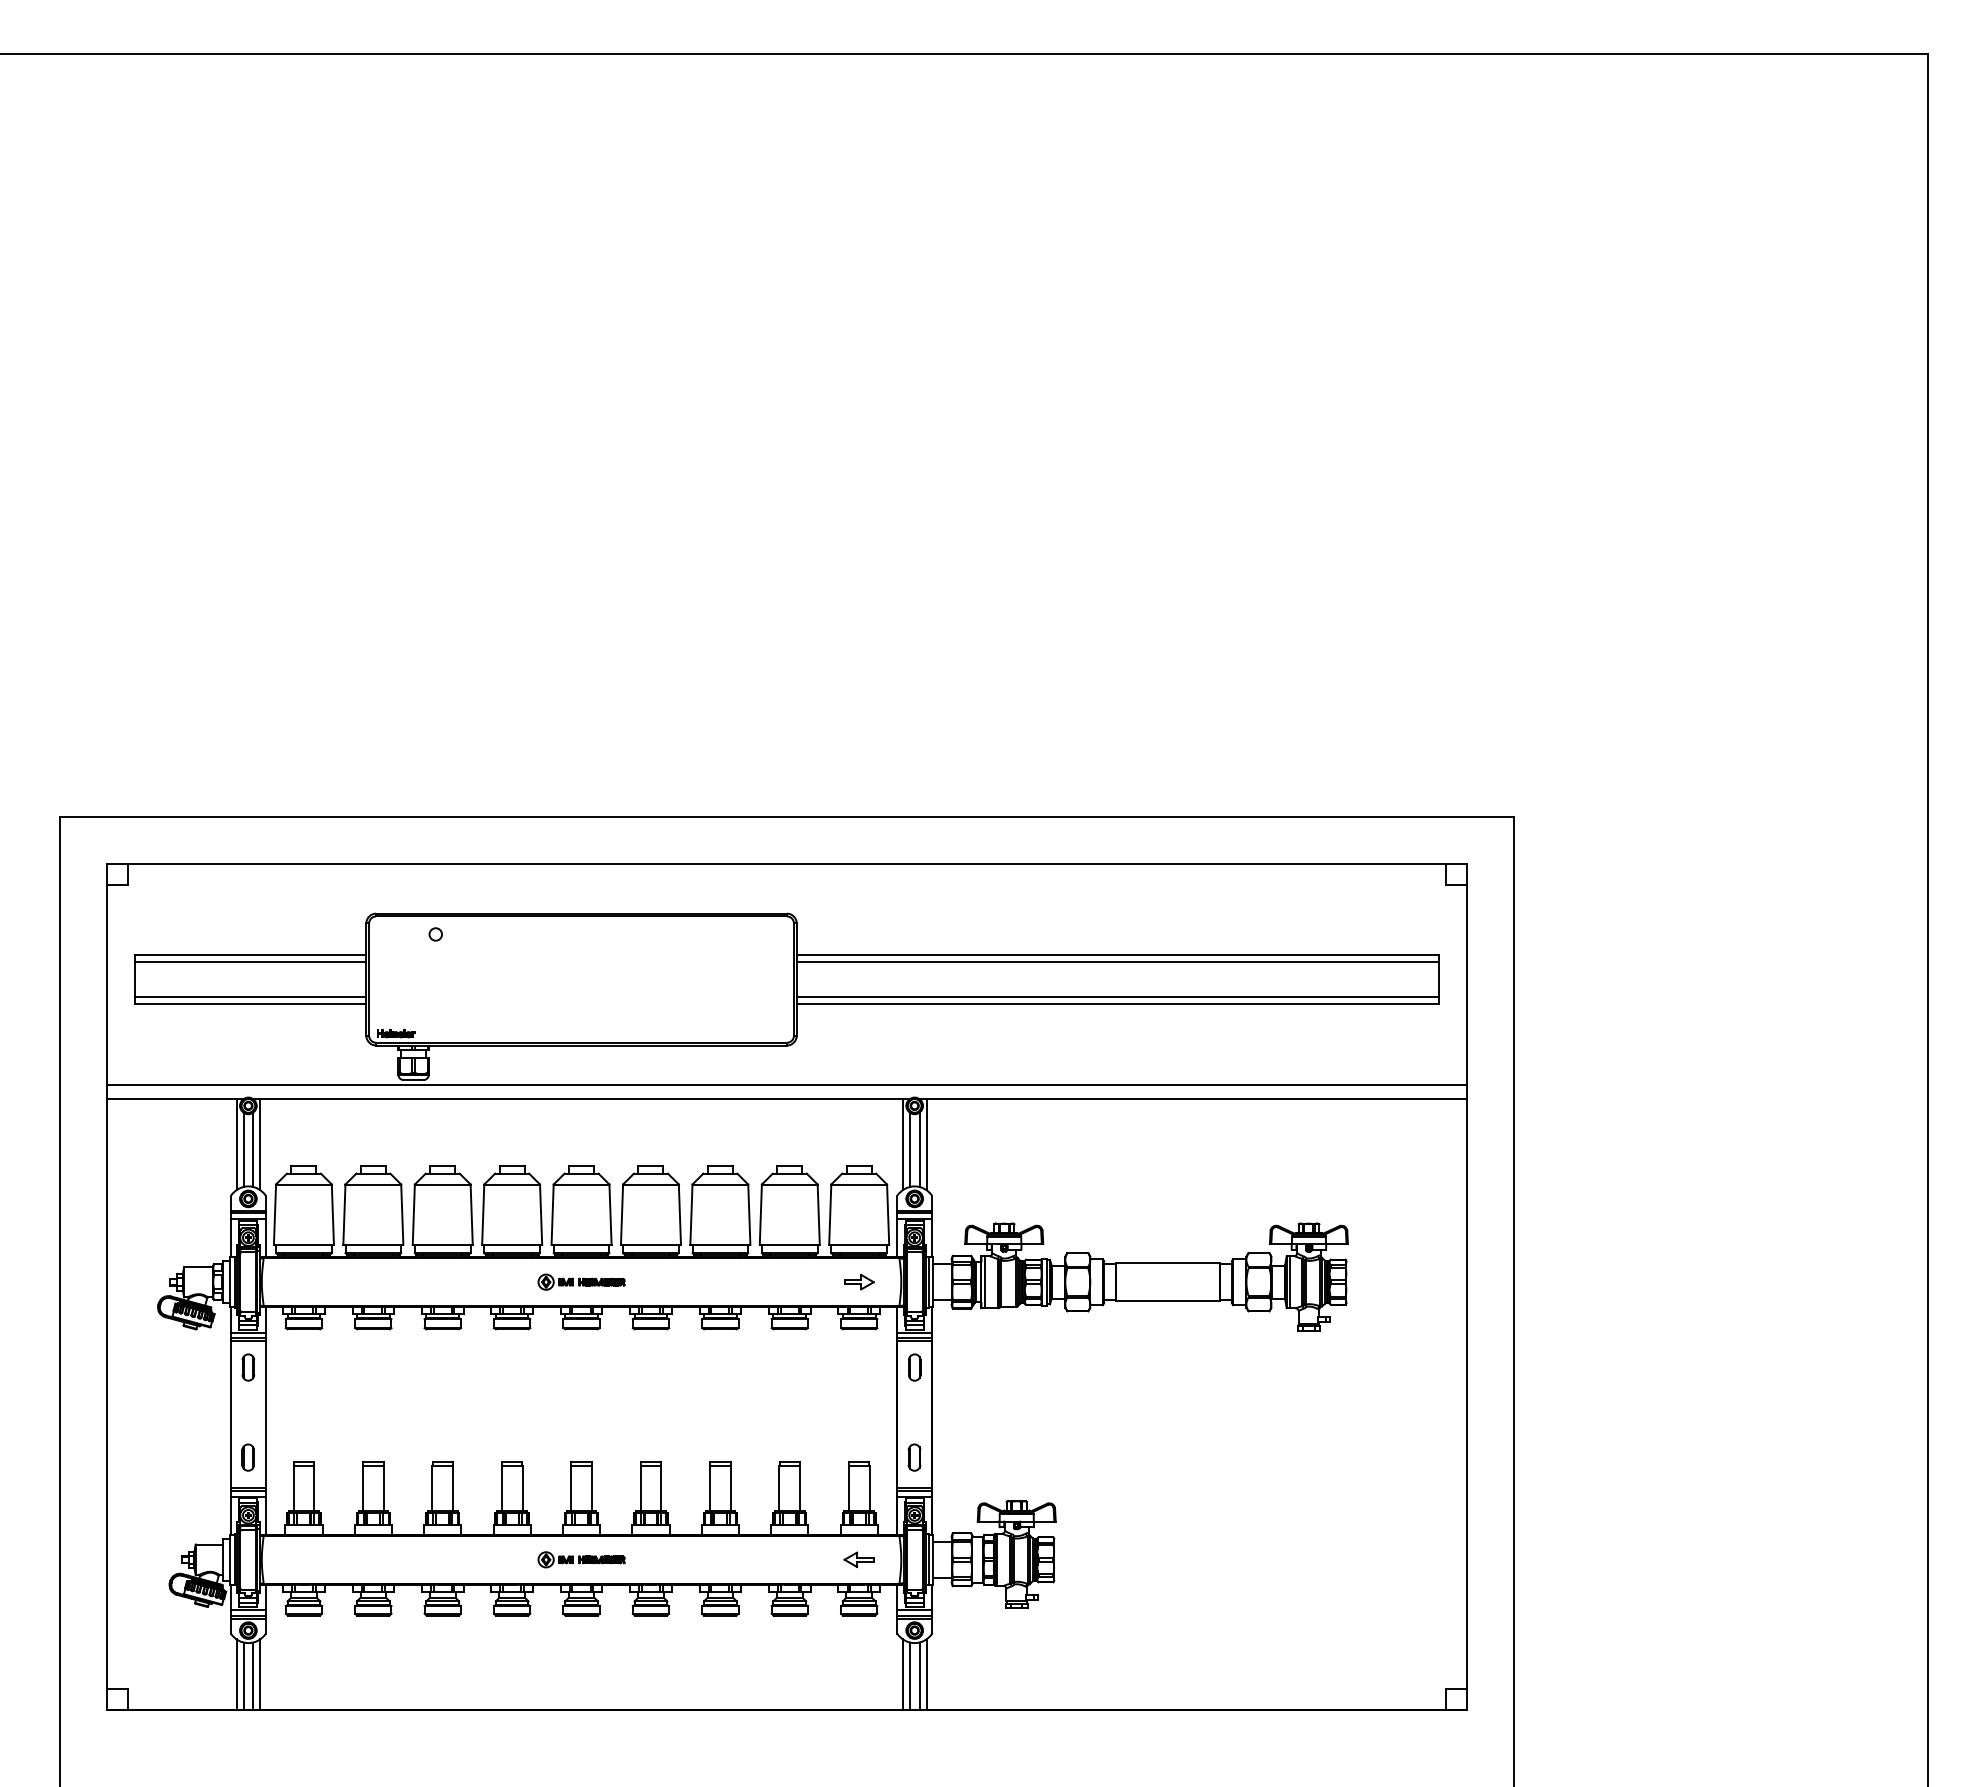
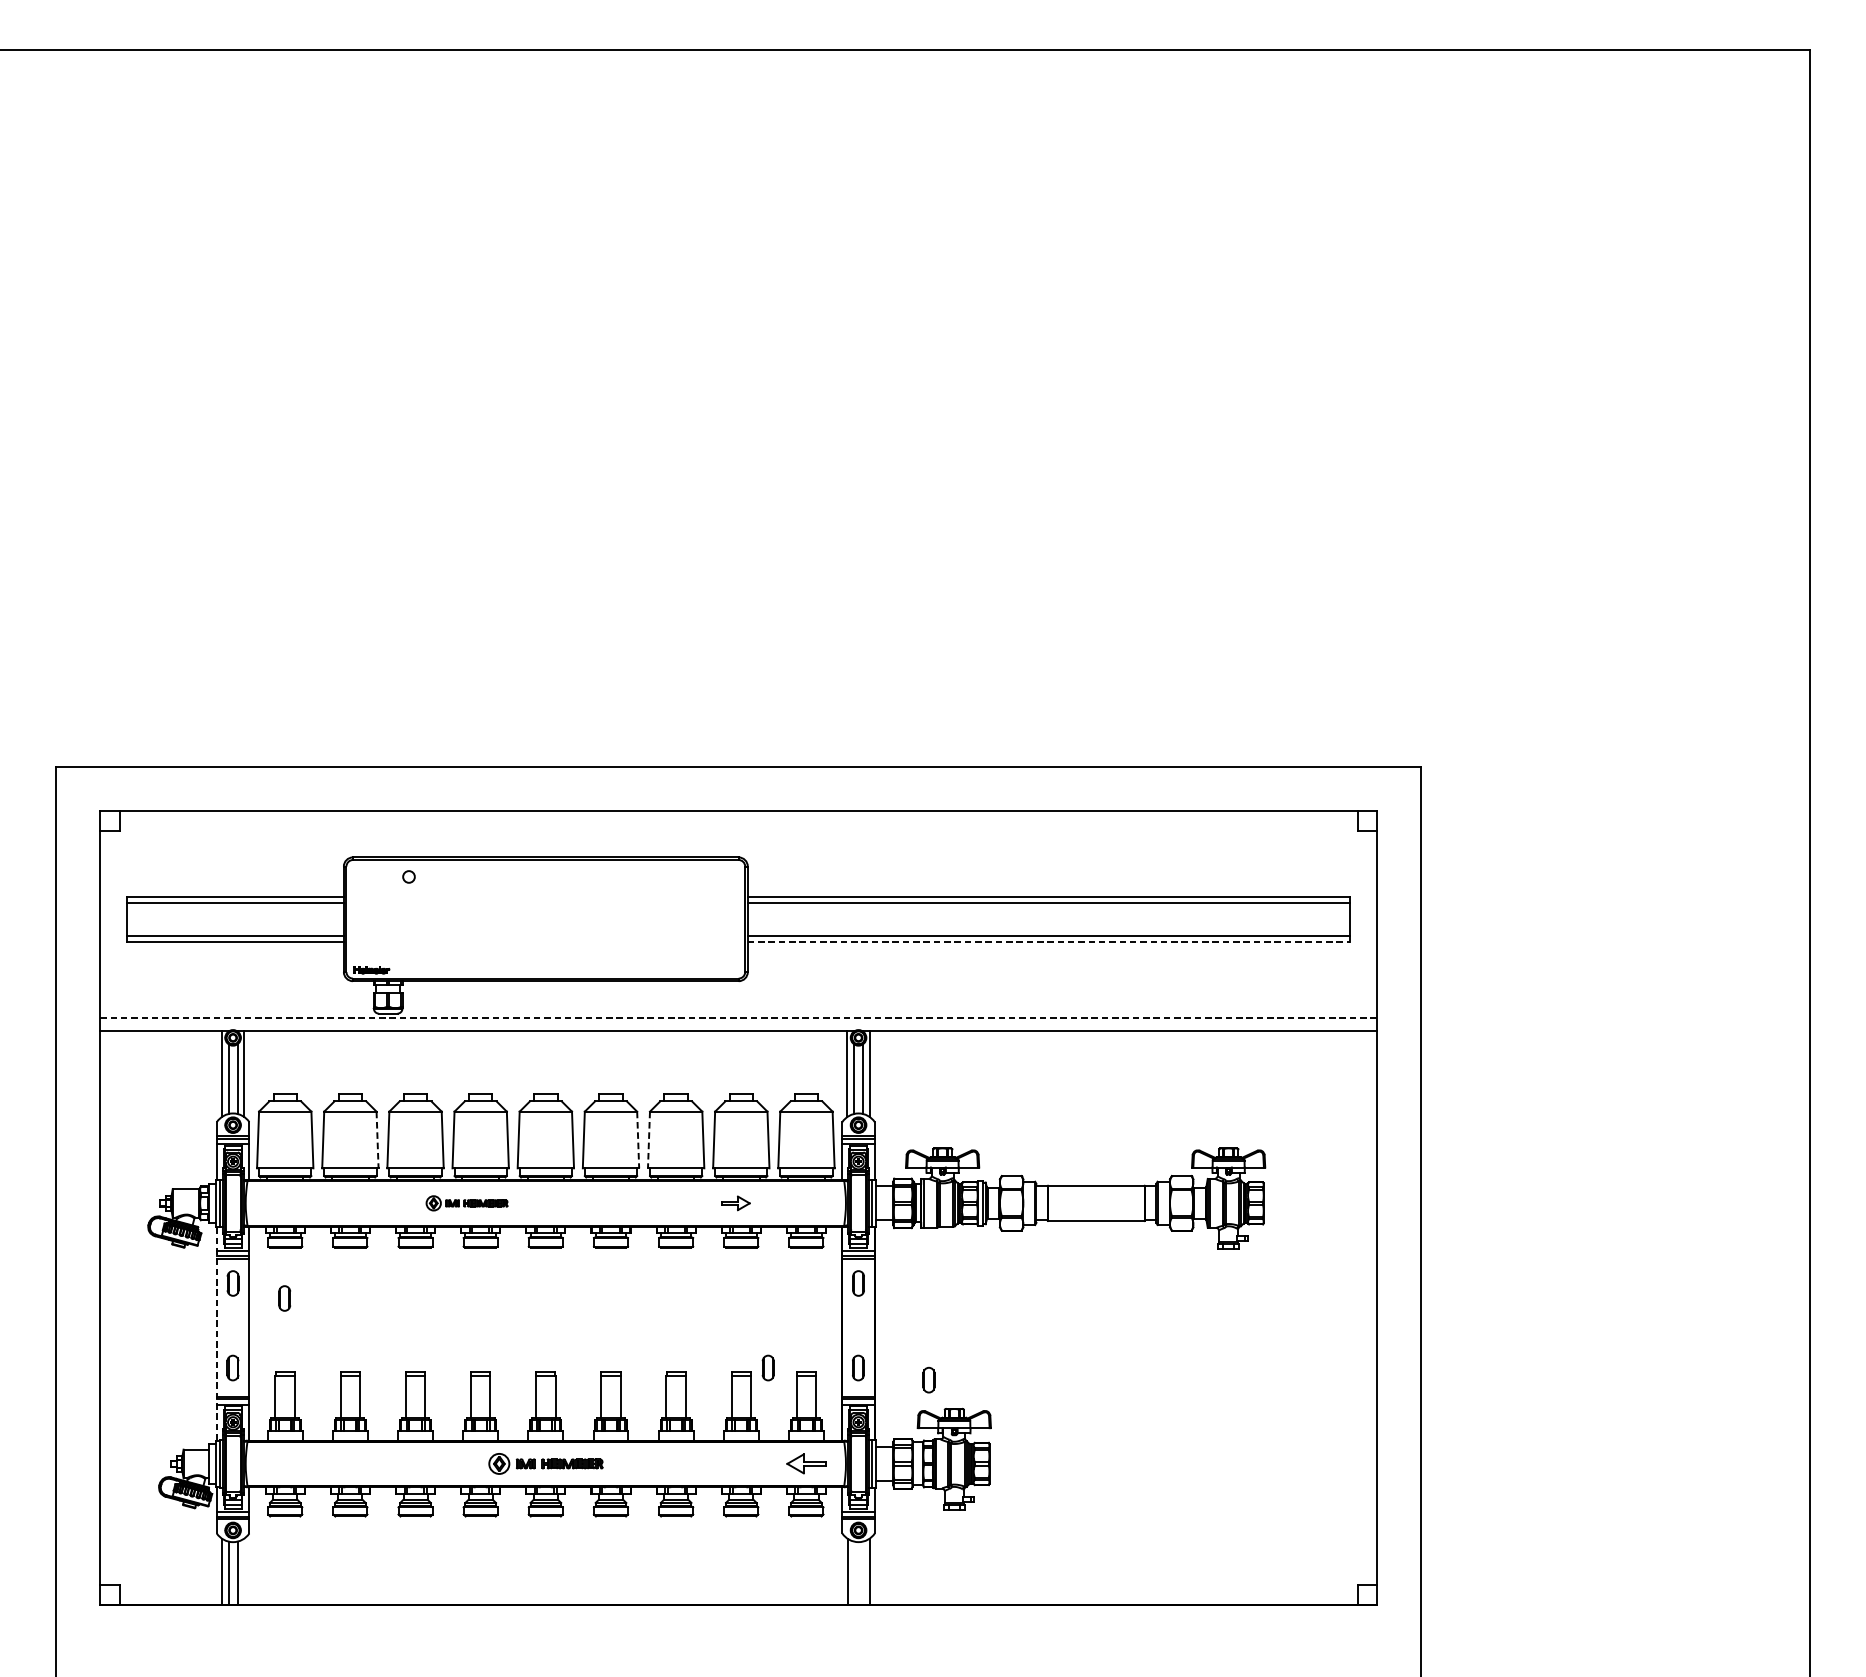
line: (1118, 1003) -> (1049, 941), solid -> dashed
line: (787, 1085) -> (739, 1018), solid -> dashed
line: (402, 1215) -> (377, 1140), solid -> dashed
line: (679, 1215) -> (637, 1140), solid -> dashed
line: (691, 1215) -> (649, 1140), solid -> dashed
part: (581, 1281) -> (466, 1202), moved
part: (859, 1282) -> (736, 1203), moved
part: (303, 1383) -> (284, 1298), added
line: (231, 1421) -> (217, 1334), solid -> dashed
part: (818, 1457) -> (768, 1367), added
part: (989, 1470) -> (928, 1380), added
part: (581, 1559) -> (545, 1463), size x1.4
part: (858, 1559) -> (805, 1463), size x1.4
line: (260, 1674) -> (244, 1571), removed
line: (909, 1675) -> (853, 1572), removed
line: (919, 1675) -> (863, 1572), removed

